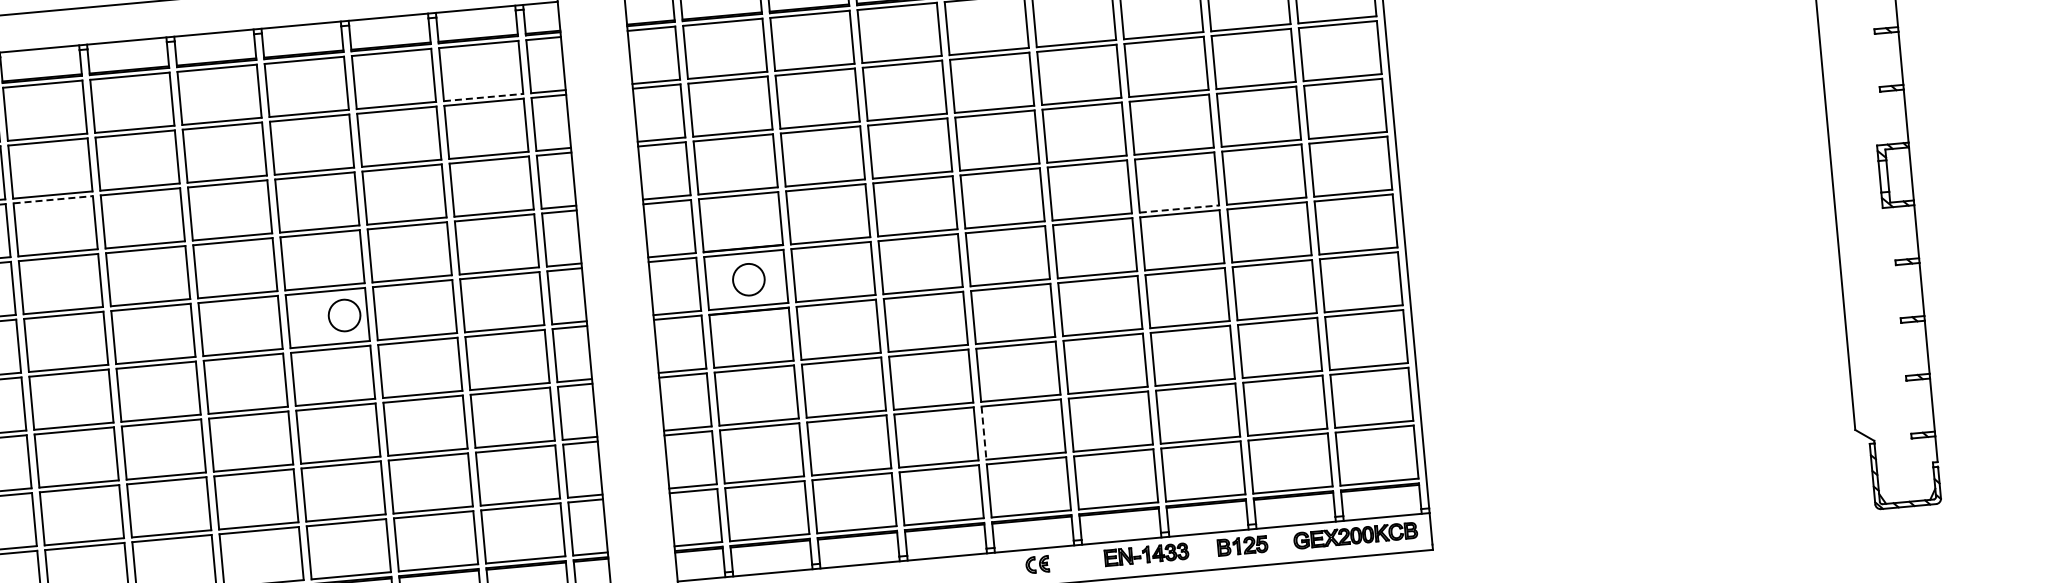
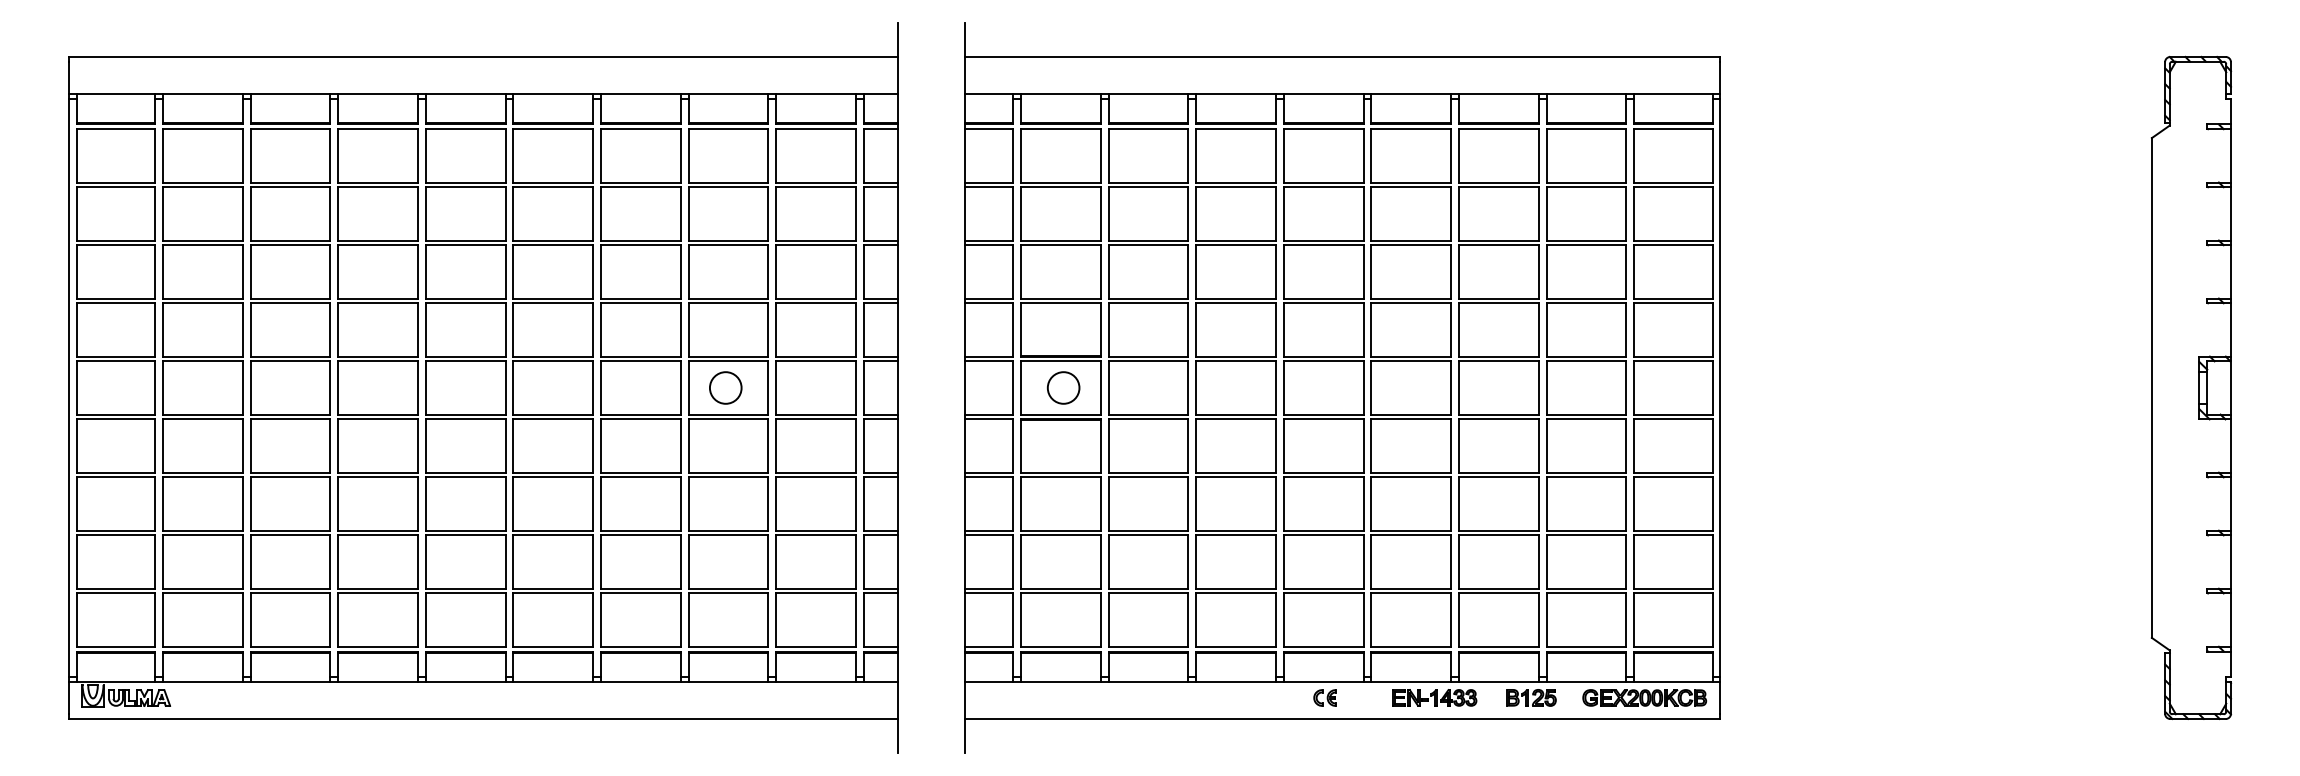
line: (483, 97) -> (815, 182), dashed -> solid
line: (53, 199) -> (378, 245), dashed -> solid
line: (1179, 208) -> (1498, 356), dashed -> solid
circle: (344, 315) -> (725, 387), moved
line: (983, 433) -> (1283, 562), dashed -> solid

